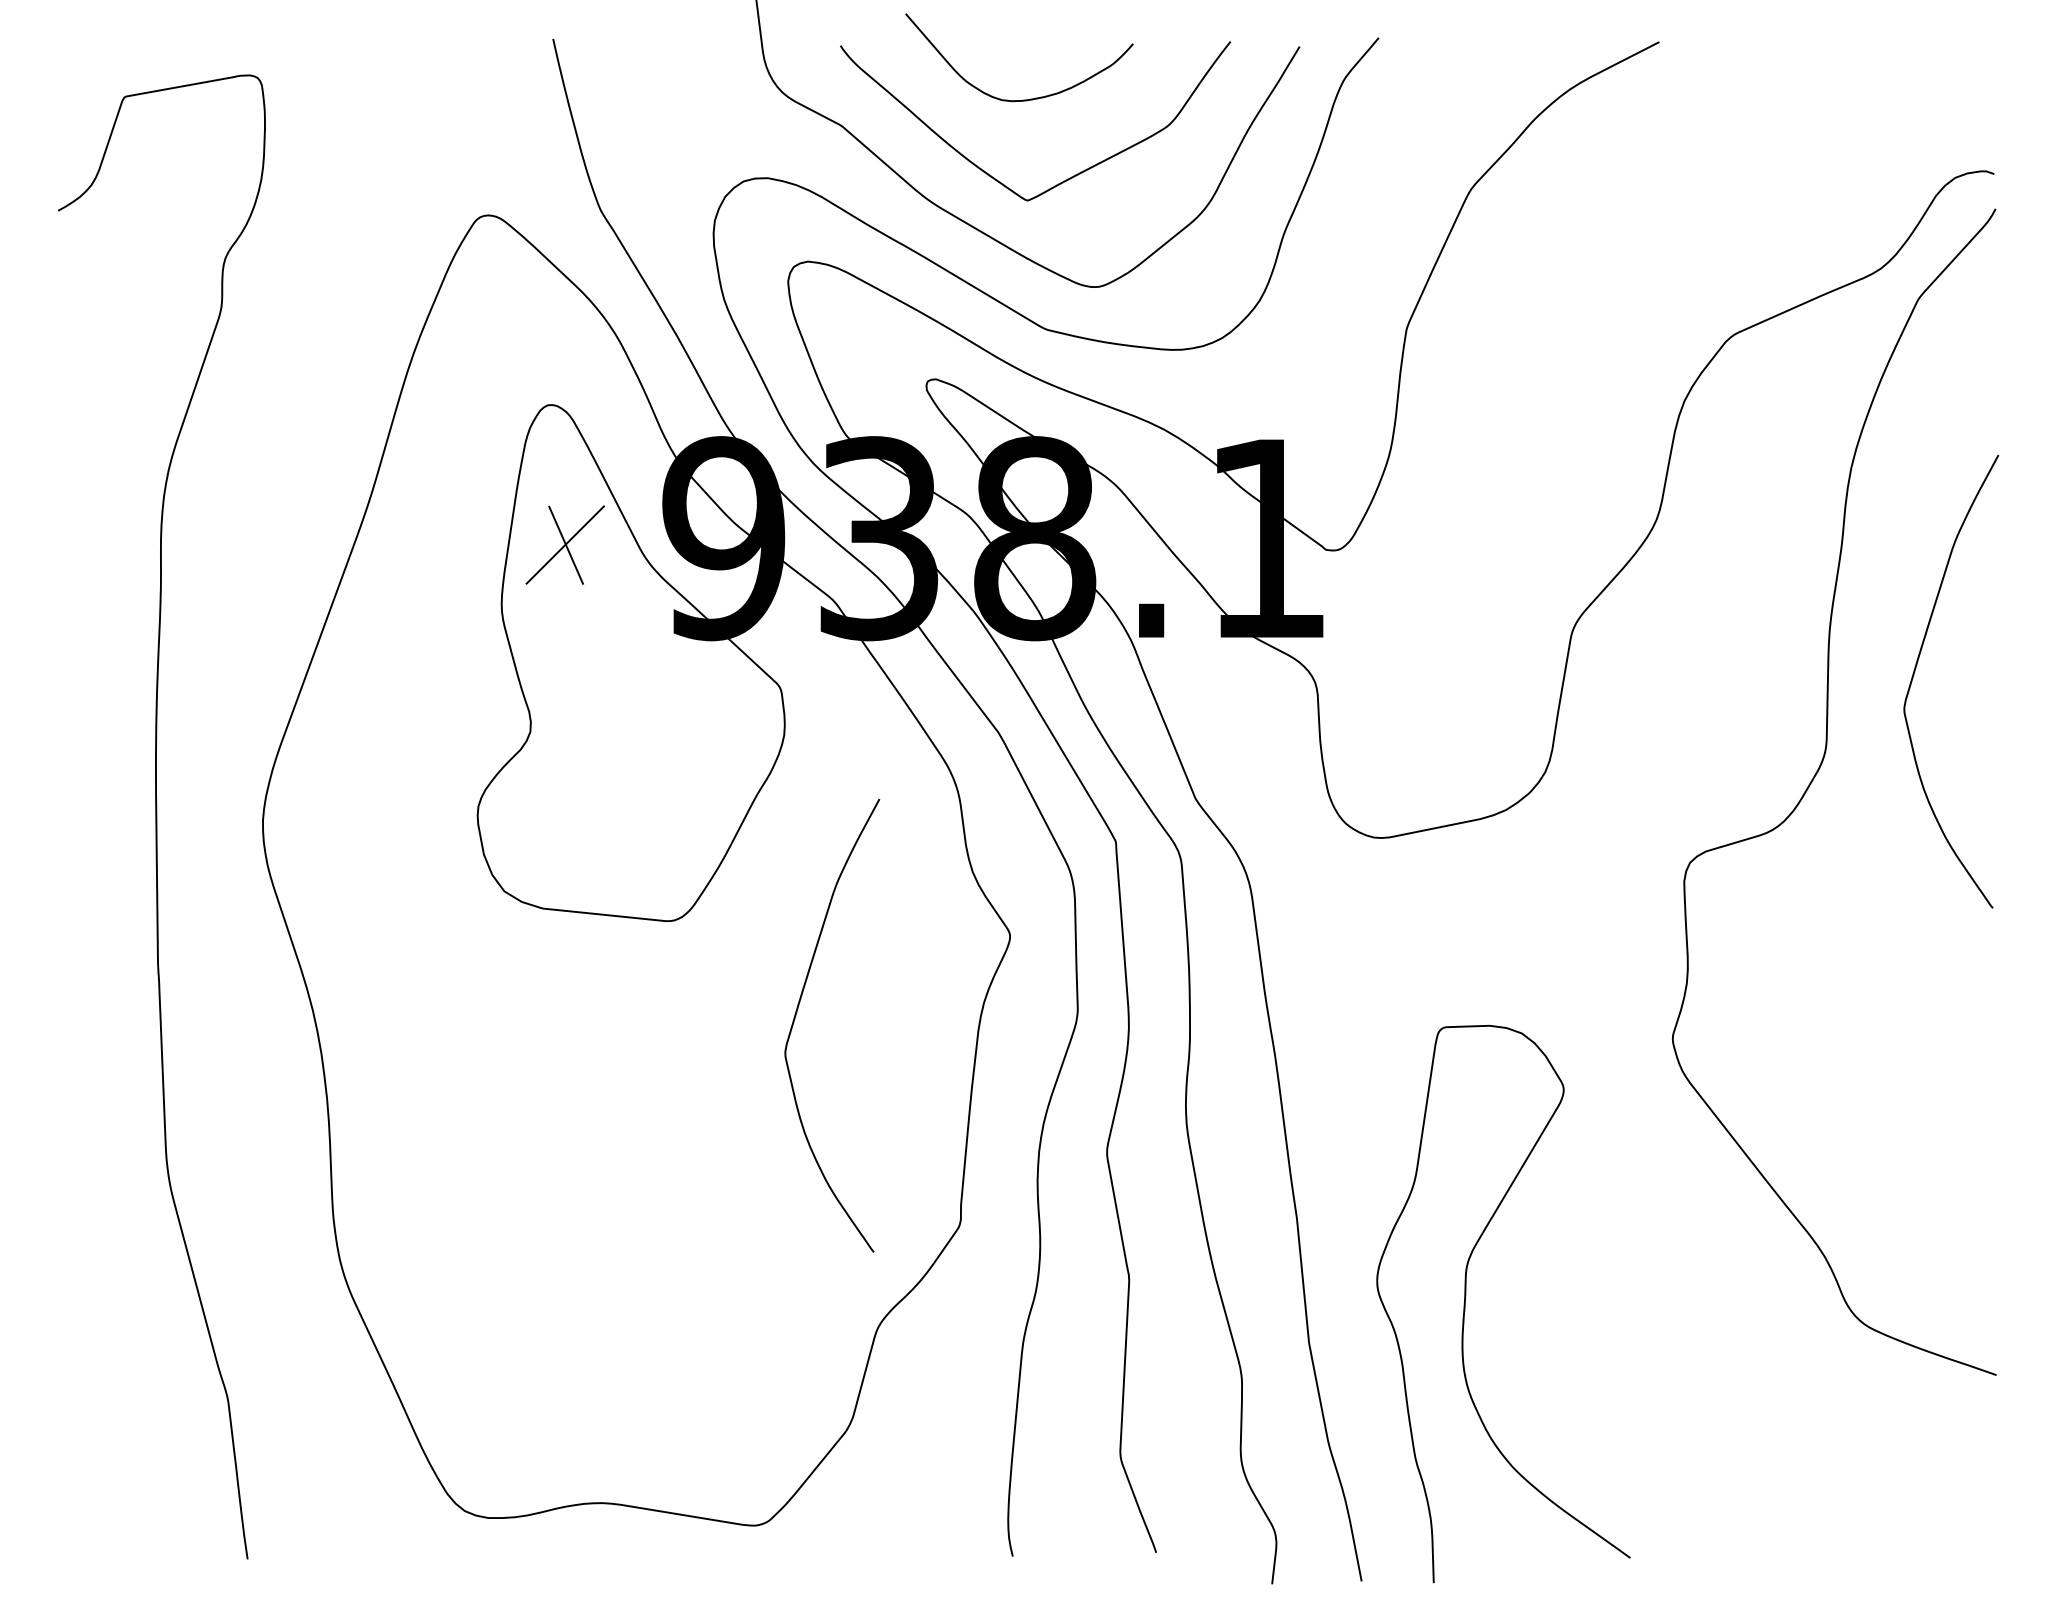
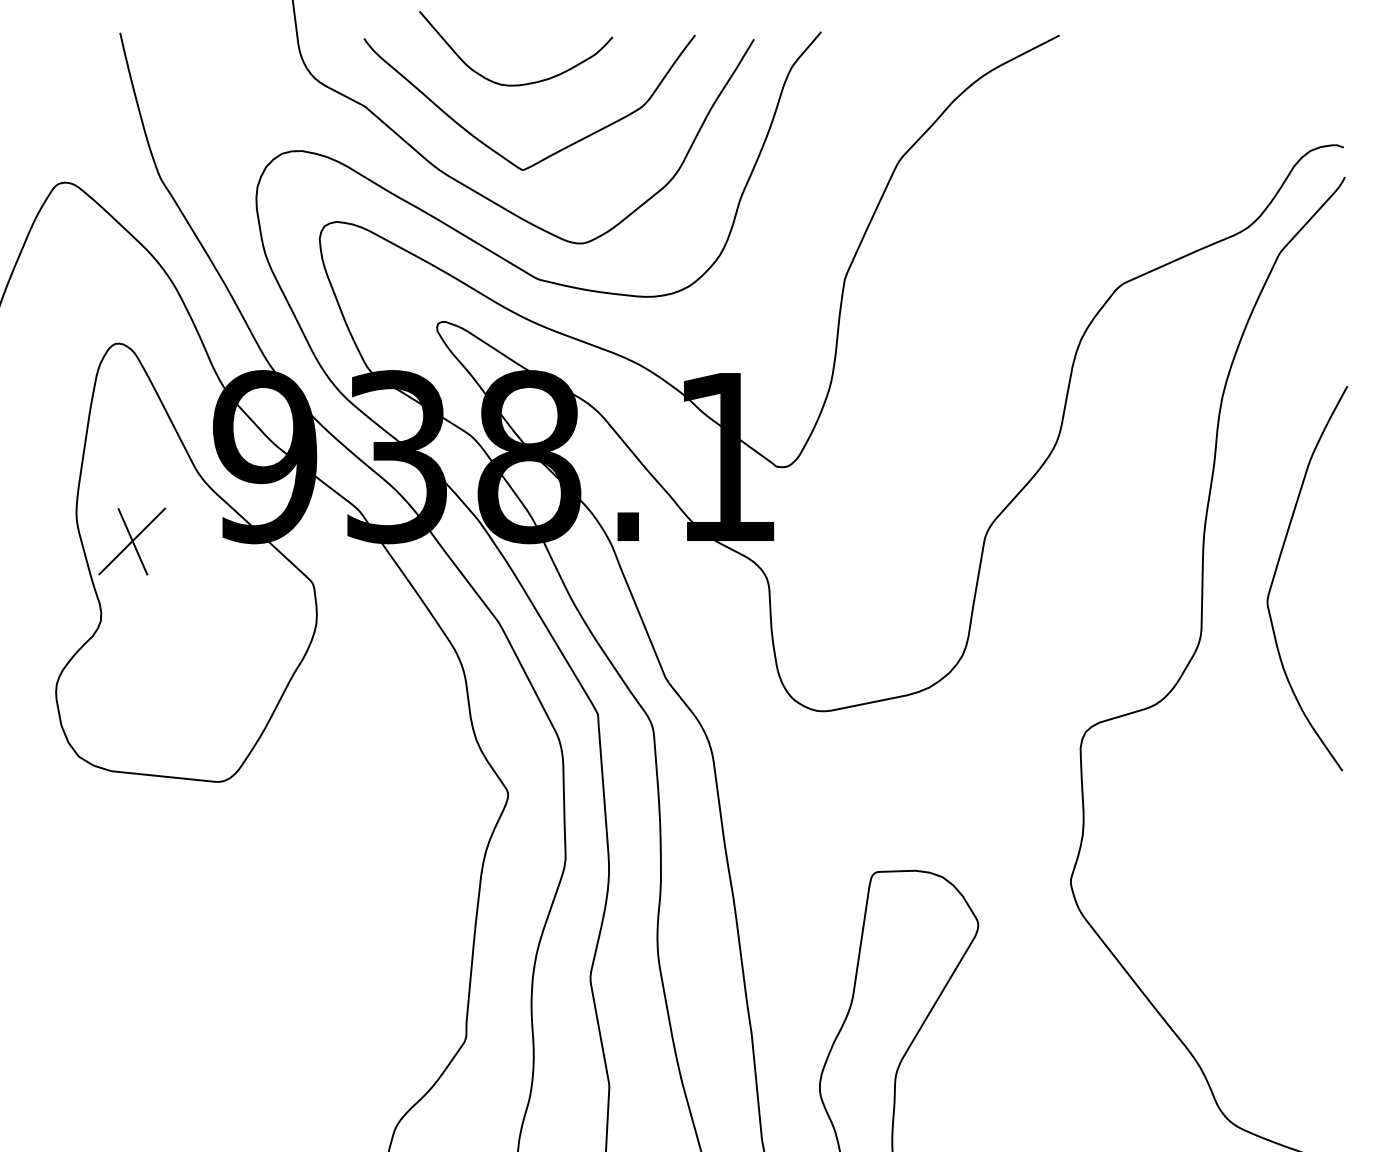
part: (565, 544) -> (132, 541), moved
curve: (797, 1012) -> (327, 859), removed

